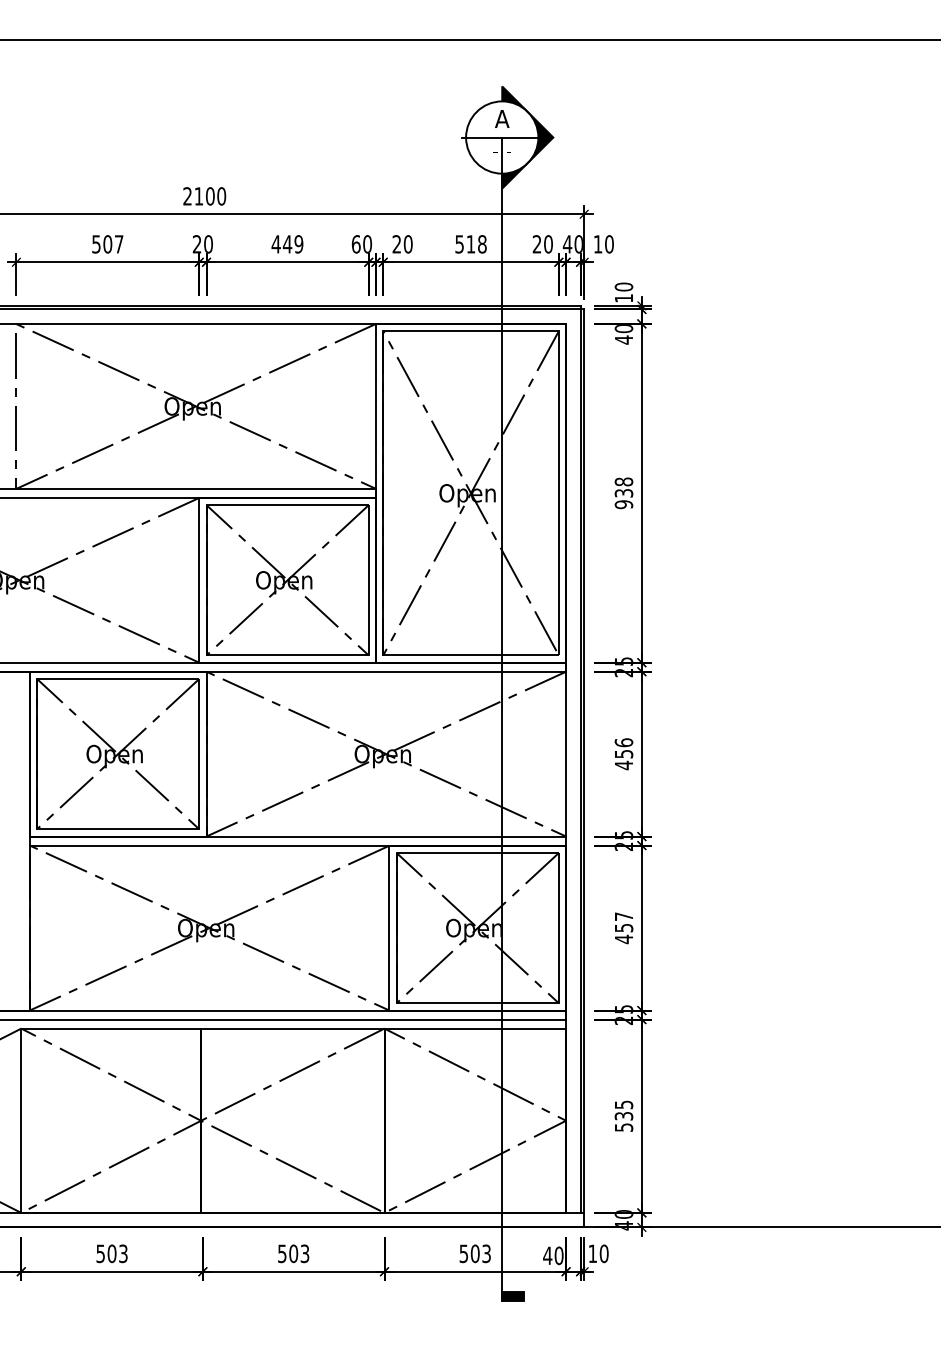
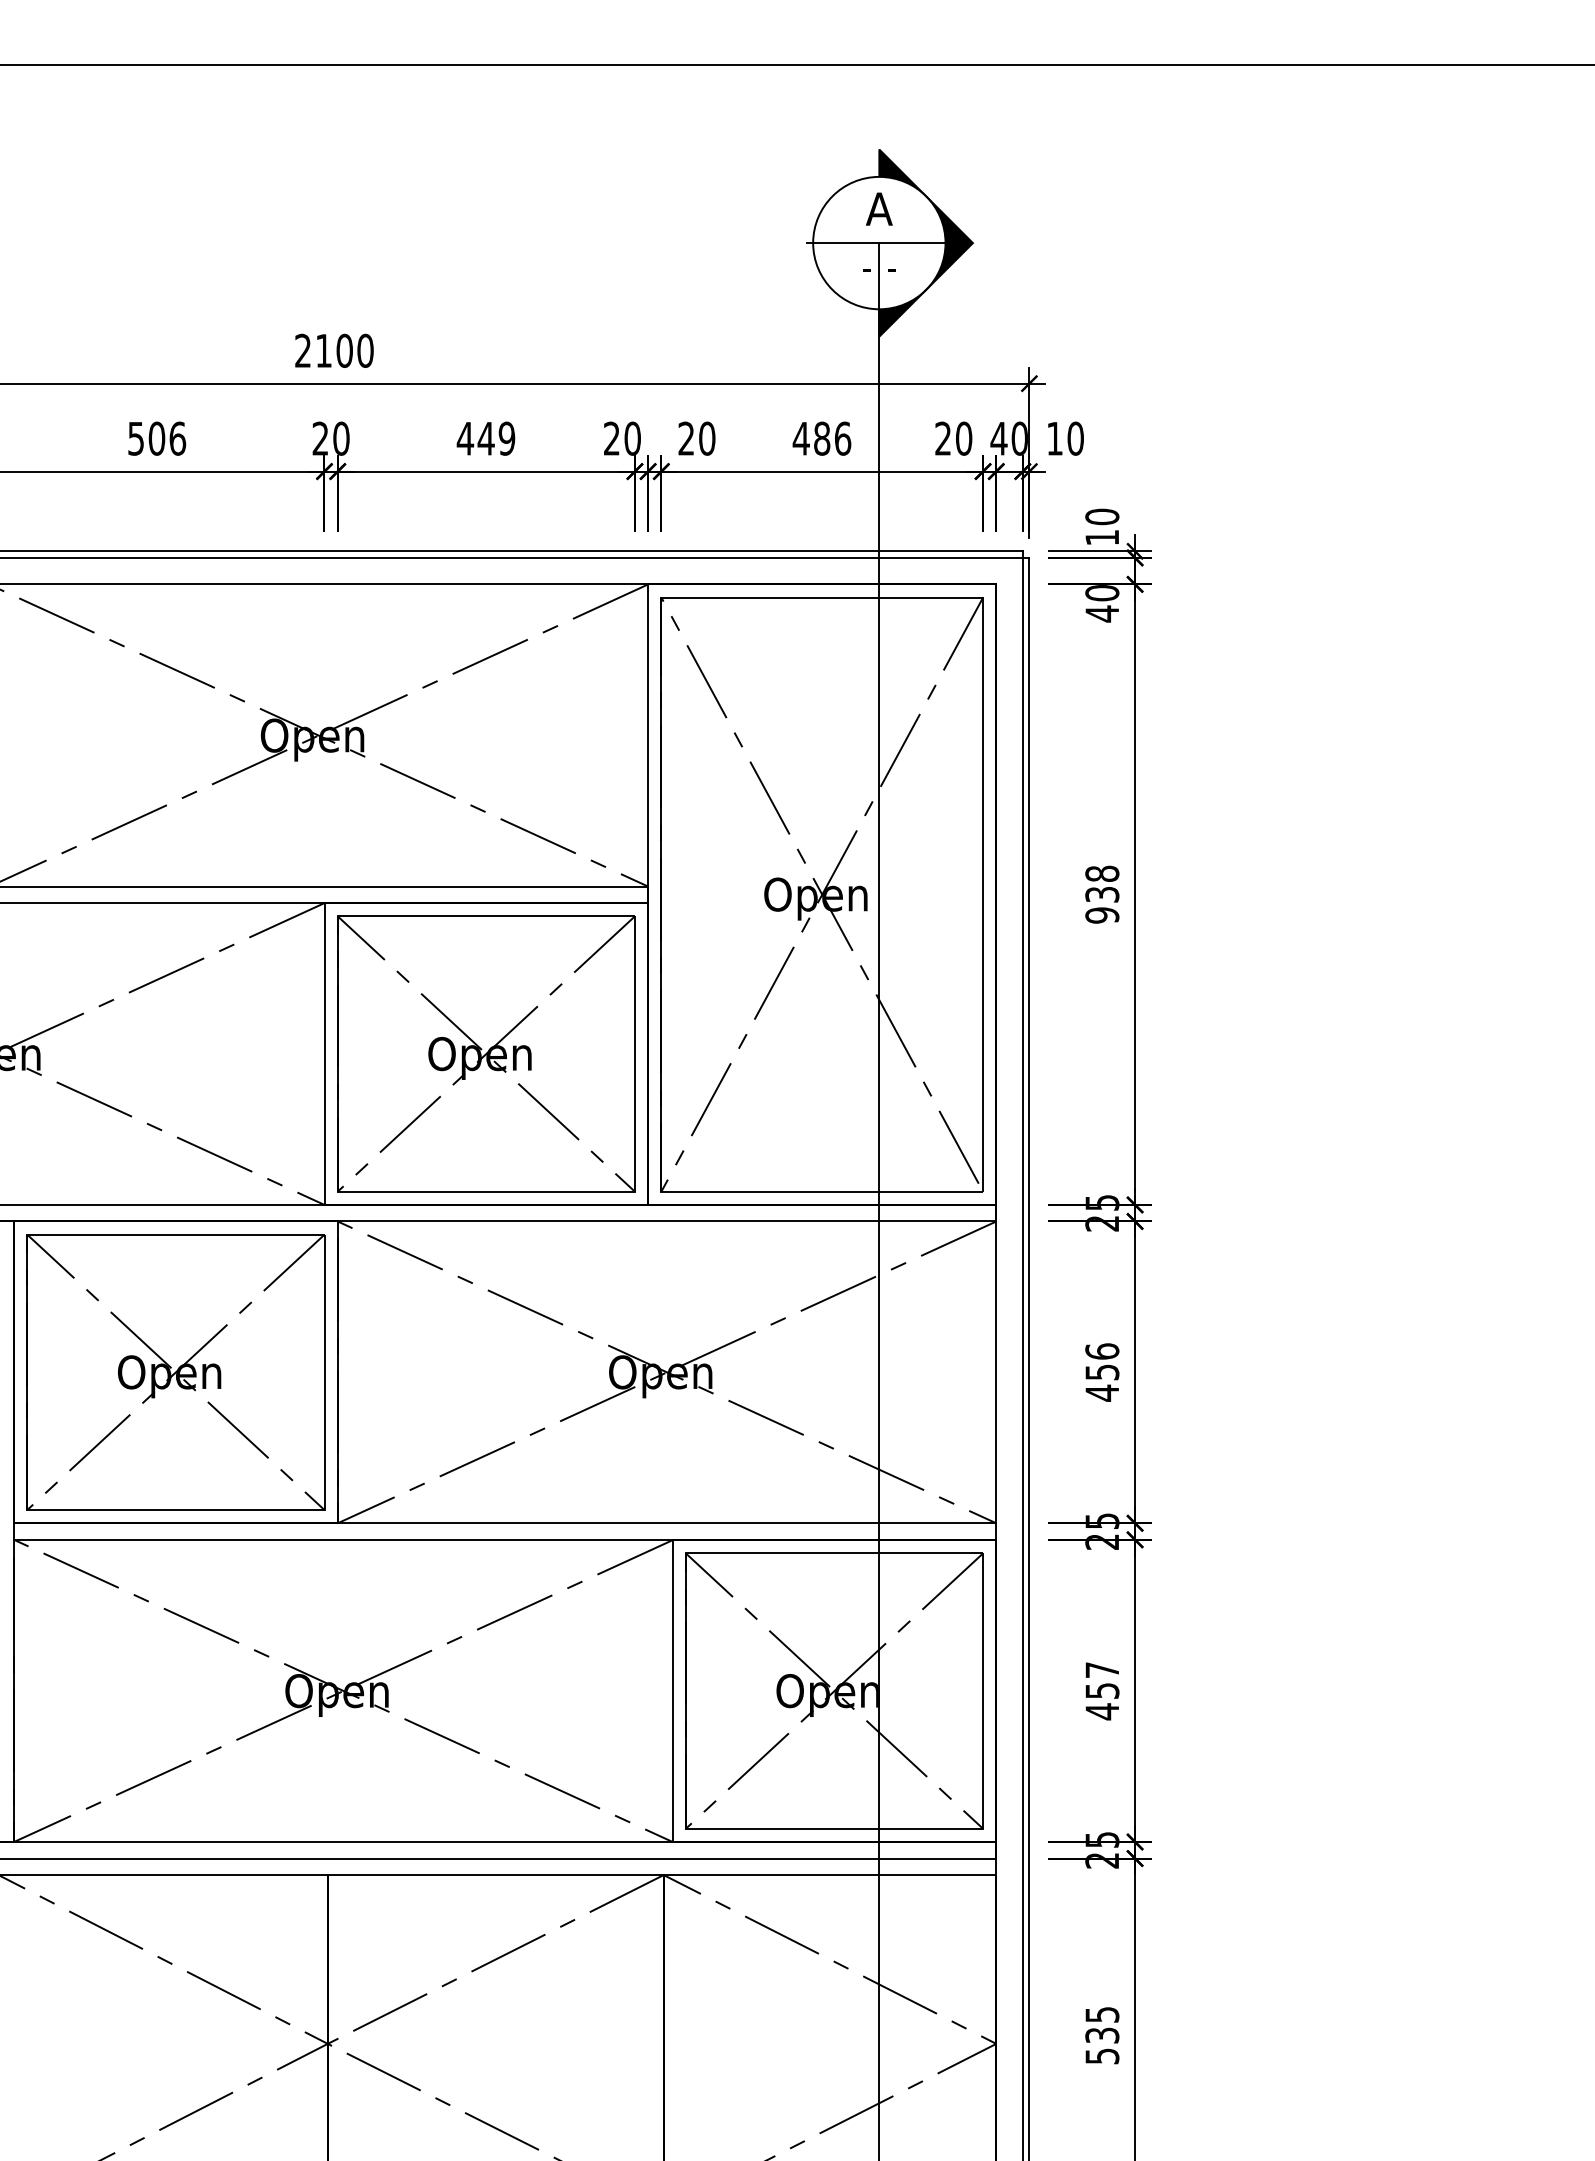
text: (118, 244) -> (176, 438), 507 -> 506
text: (355, 244) -> (610, 438), 60 -> 20
text: (470, 244) -> (821, 438), 518 -> 486

